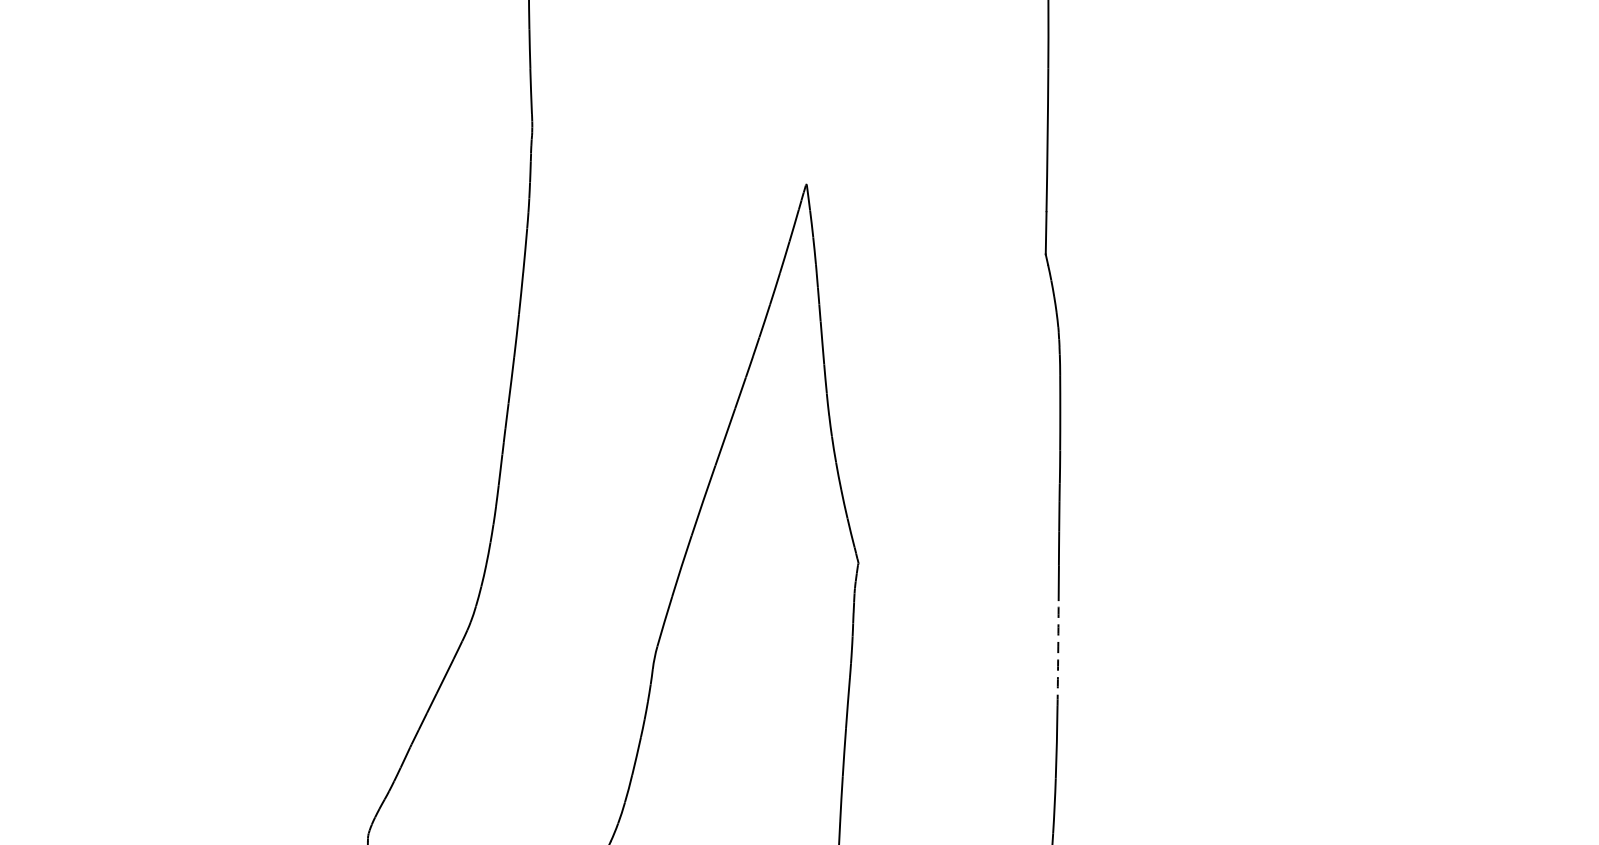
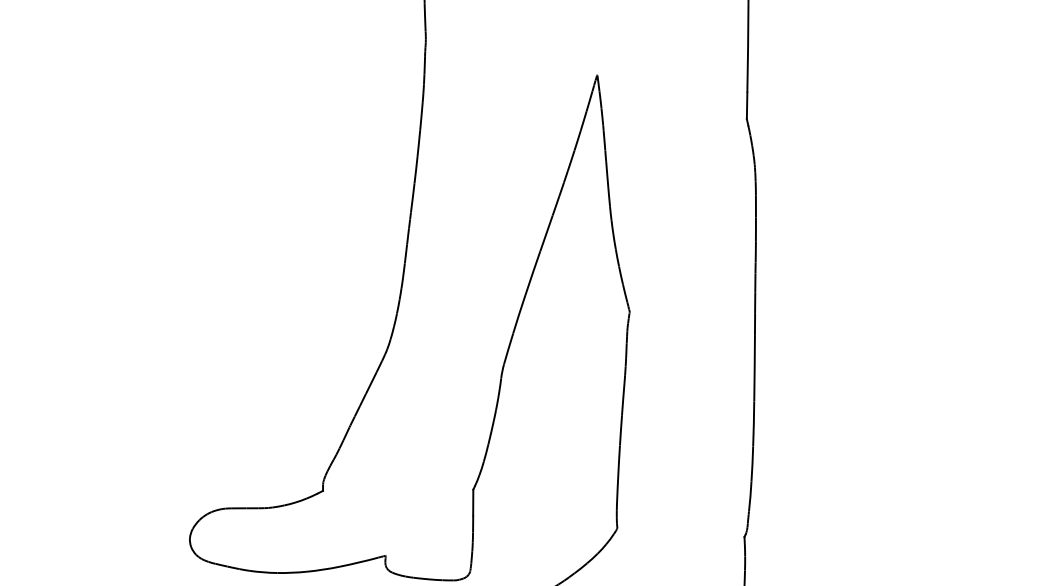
arc: (1057, 653) -> (754, 368), dashed -> solid

